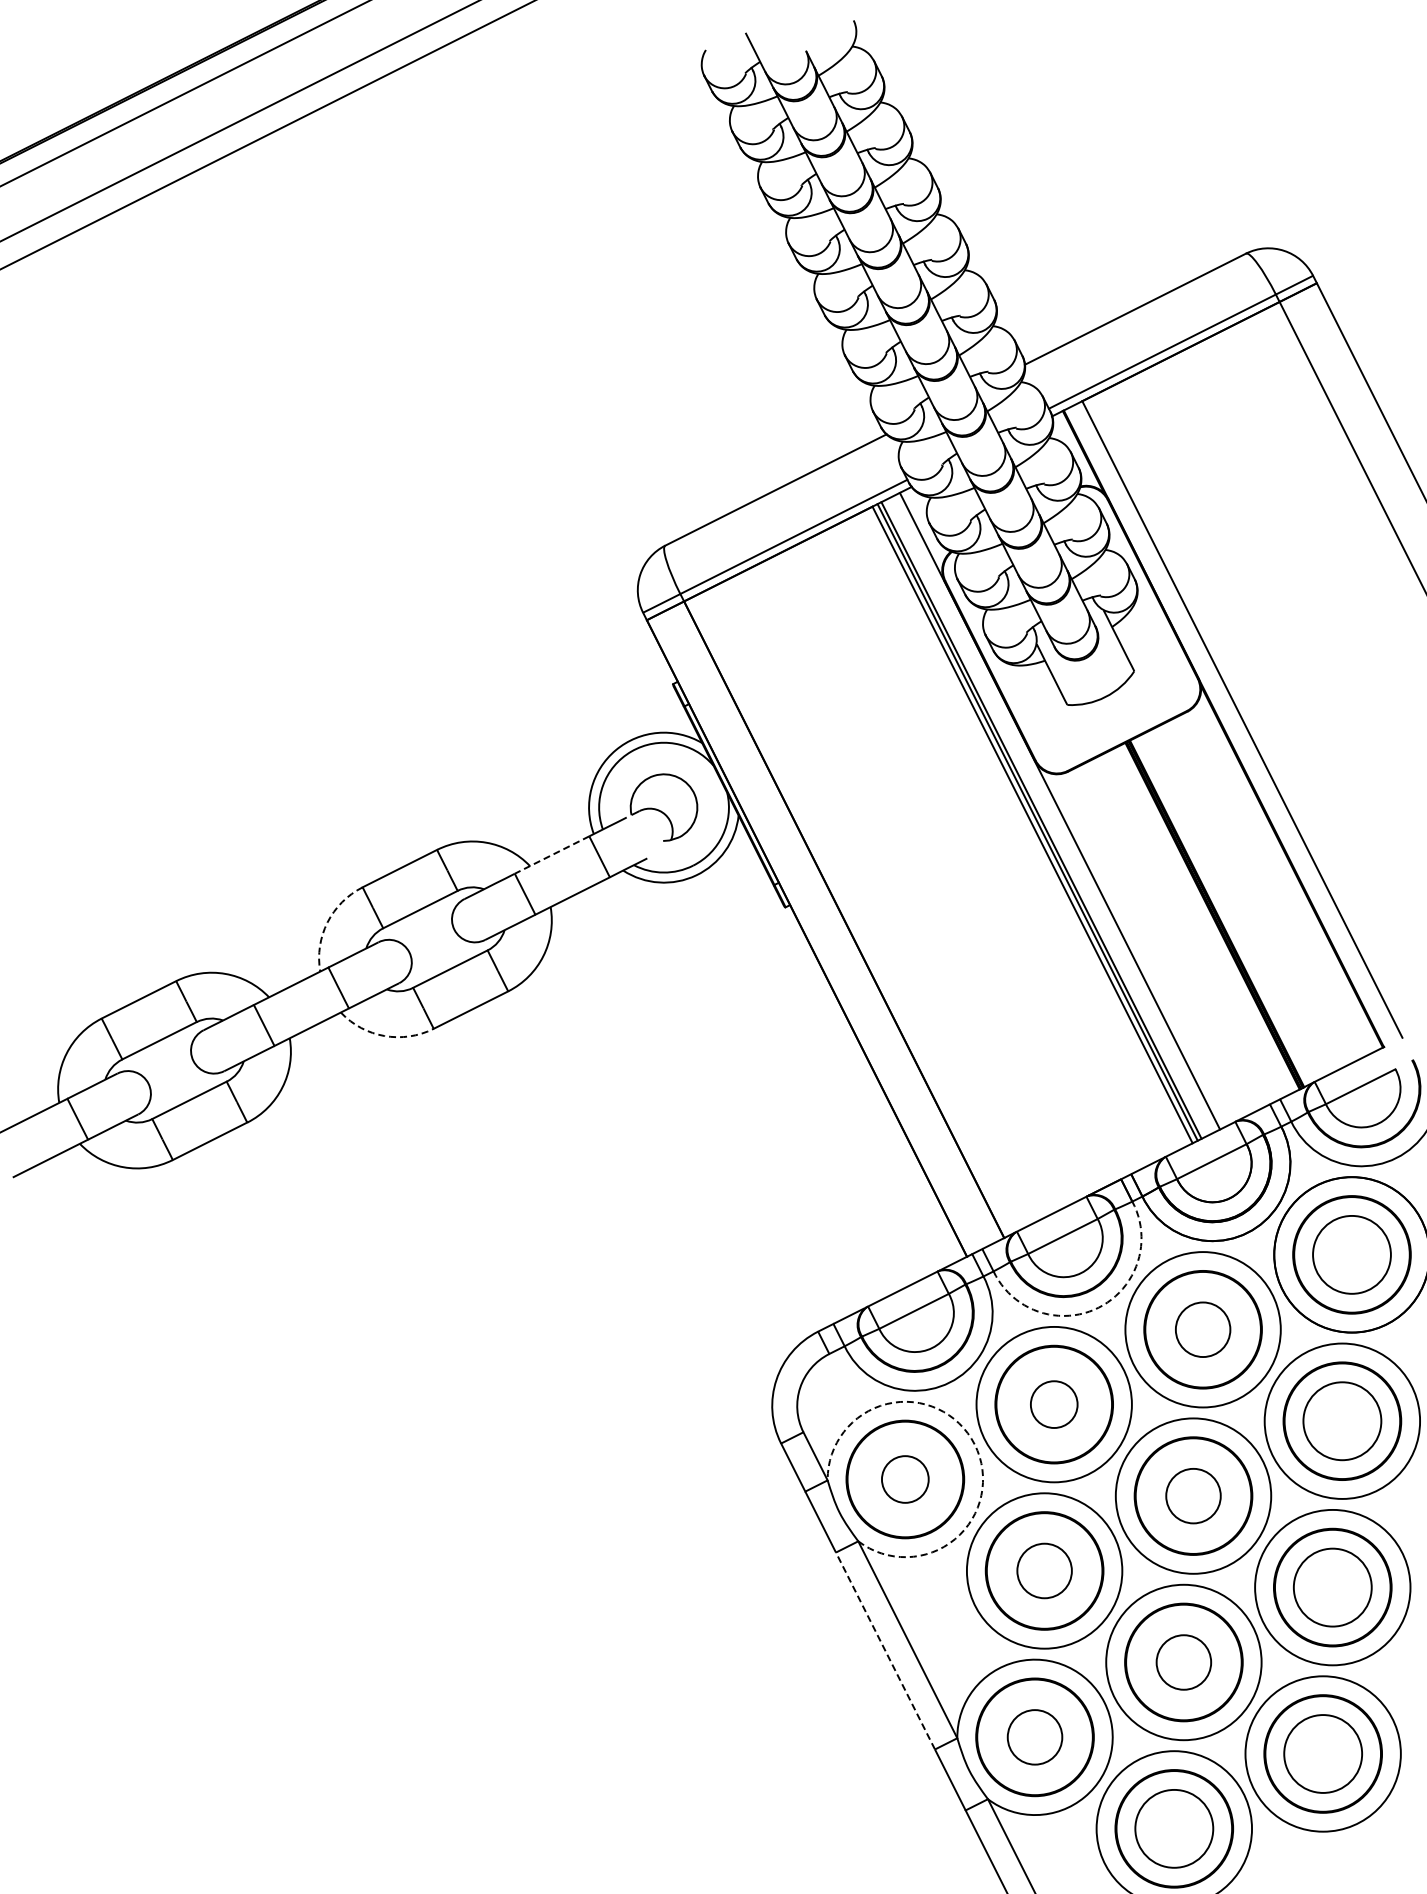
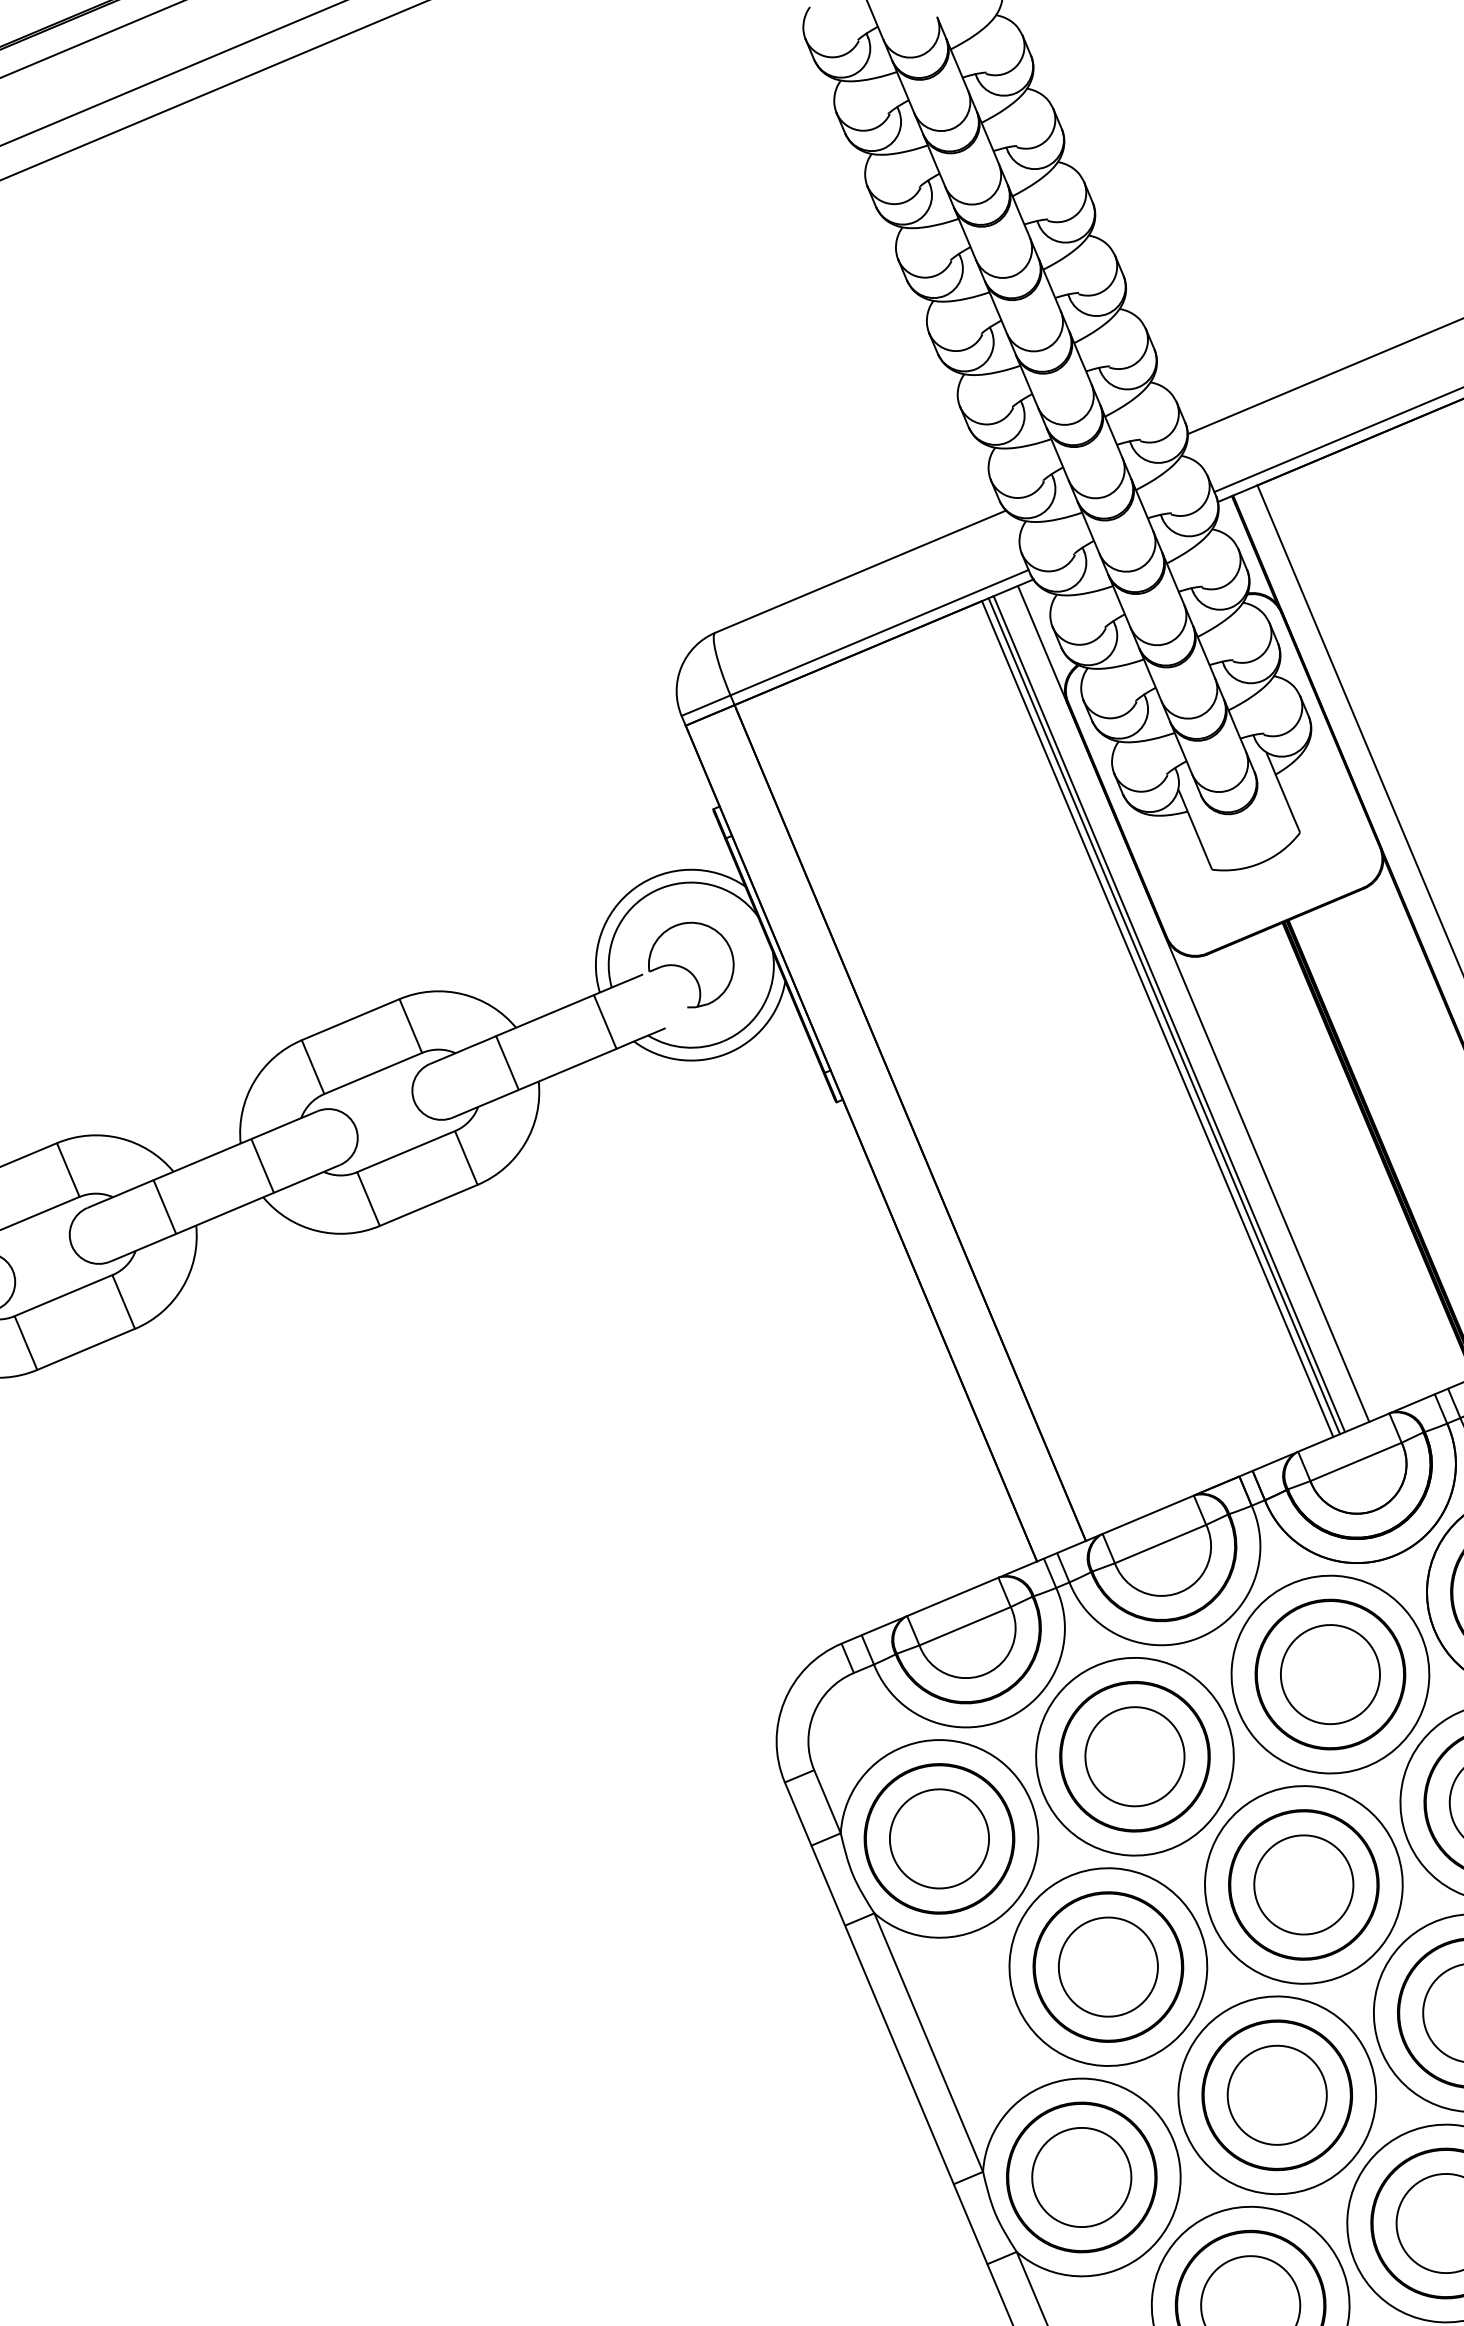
line: (552, 855) -> (545, 1016), dashed -> solid
arc: (327, 922) -> (254, 1081), dashed -> solid
arc: (384, 1036) -> (316, 1231), dashed -> solid
arc: (1098, 1307) -> (1199, 1637), dashed -> solid
circle: (1203, 1329) -> (1330, 1674), size x1.43
circle: (1054, 1404) -> (1135, 1756), size x1.67
arc: (974, 1444) -> (1030, 1800), dashed -> solid
circle: (905, 1479) -> (939, 1838), size x1.67
circle: (1193, 1496) -> (1303, 1885), size x1.43
circle: (1044, 1570) -> (1108, 1966), size x1.43
line: (885, 1650) -> (899, 2054), dashed -> solid
circle: (1183, 1662) -> (1276, 2095), size x1.43
circle: (1034, 1737) -> (1081, 2177), size x1.43

